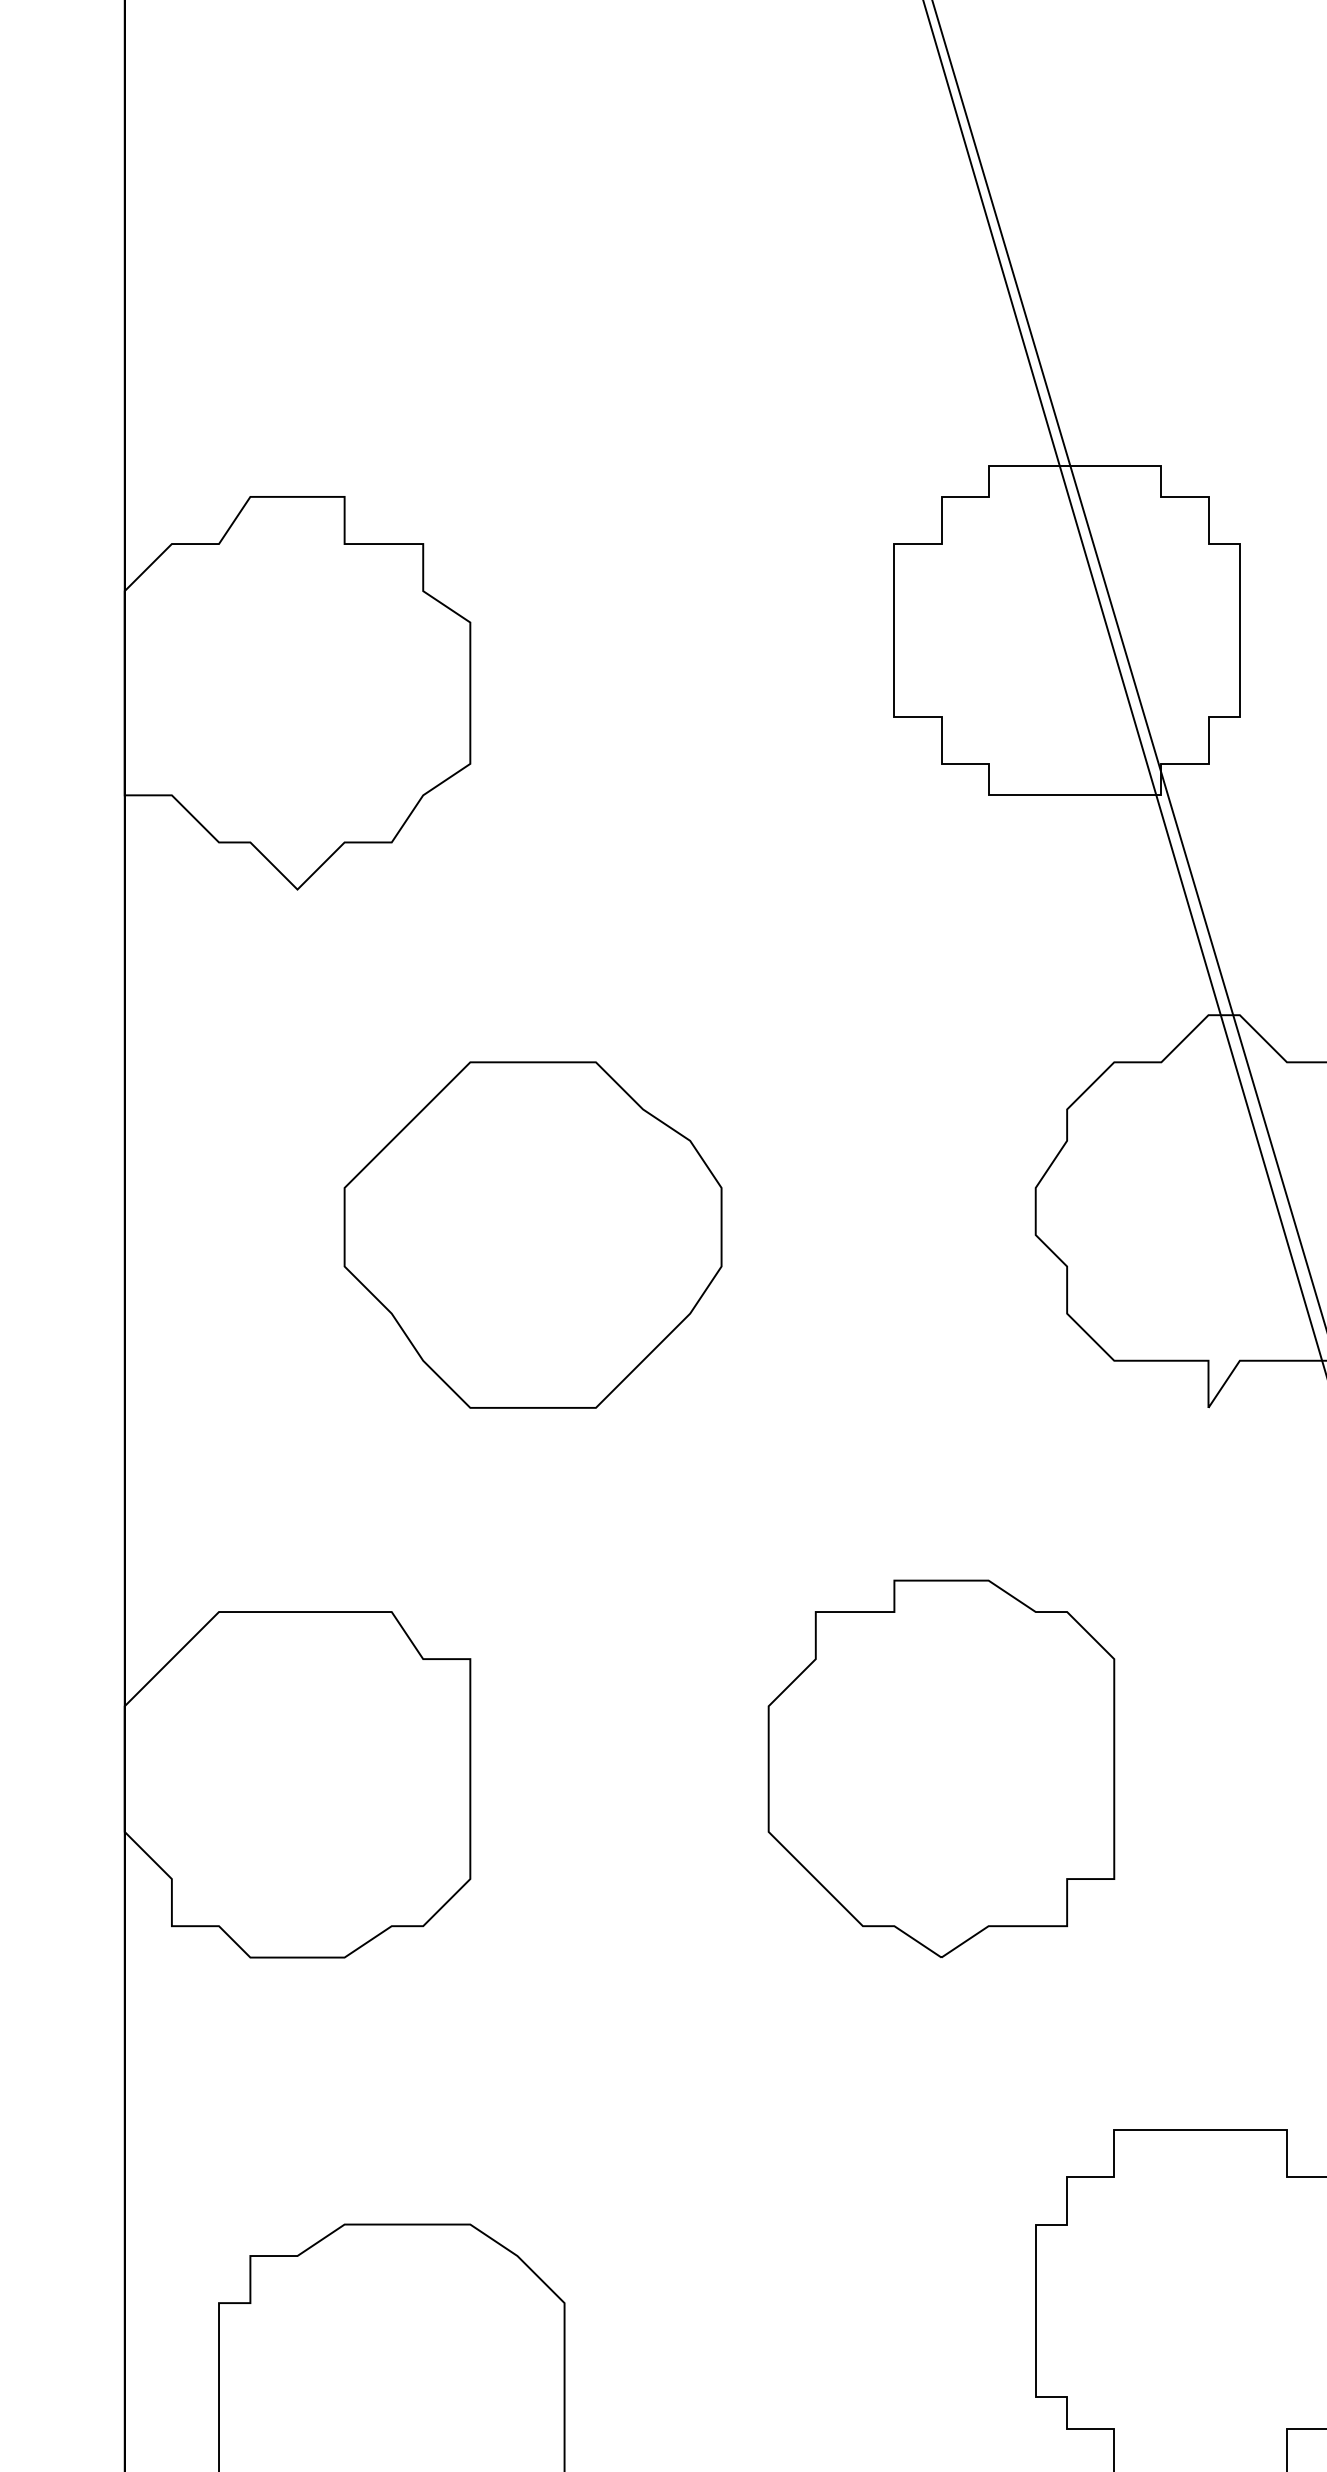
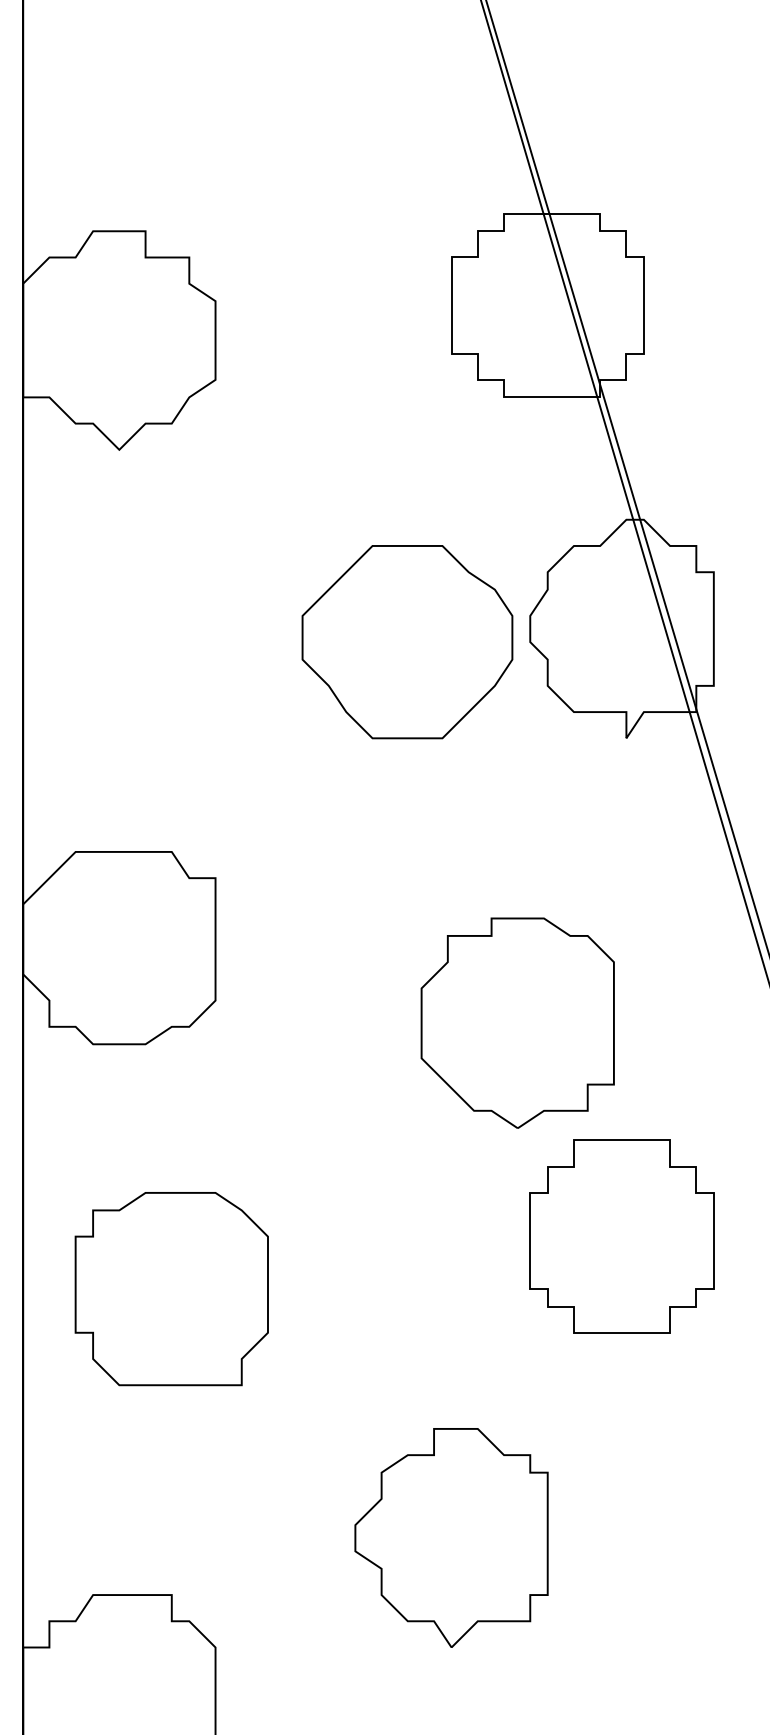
part: (533, 1235) -> (407, 642), moved
part: (940, 1767) -> (517, 1022), moved

